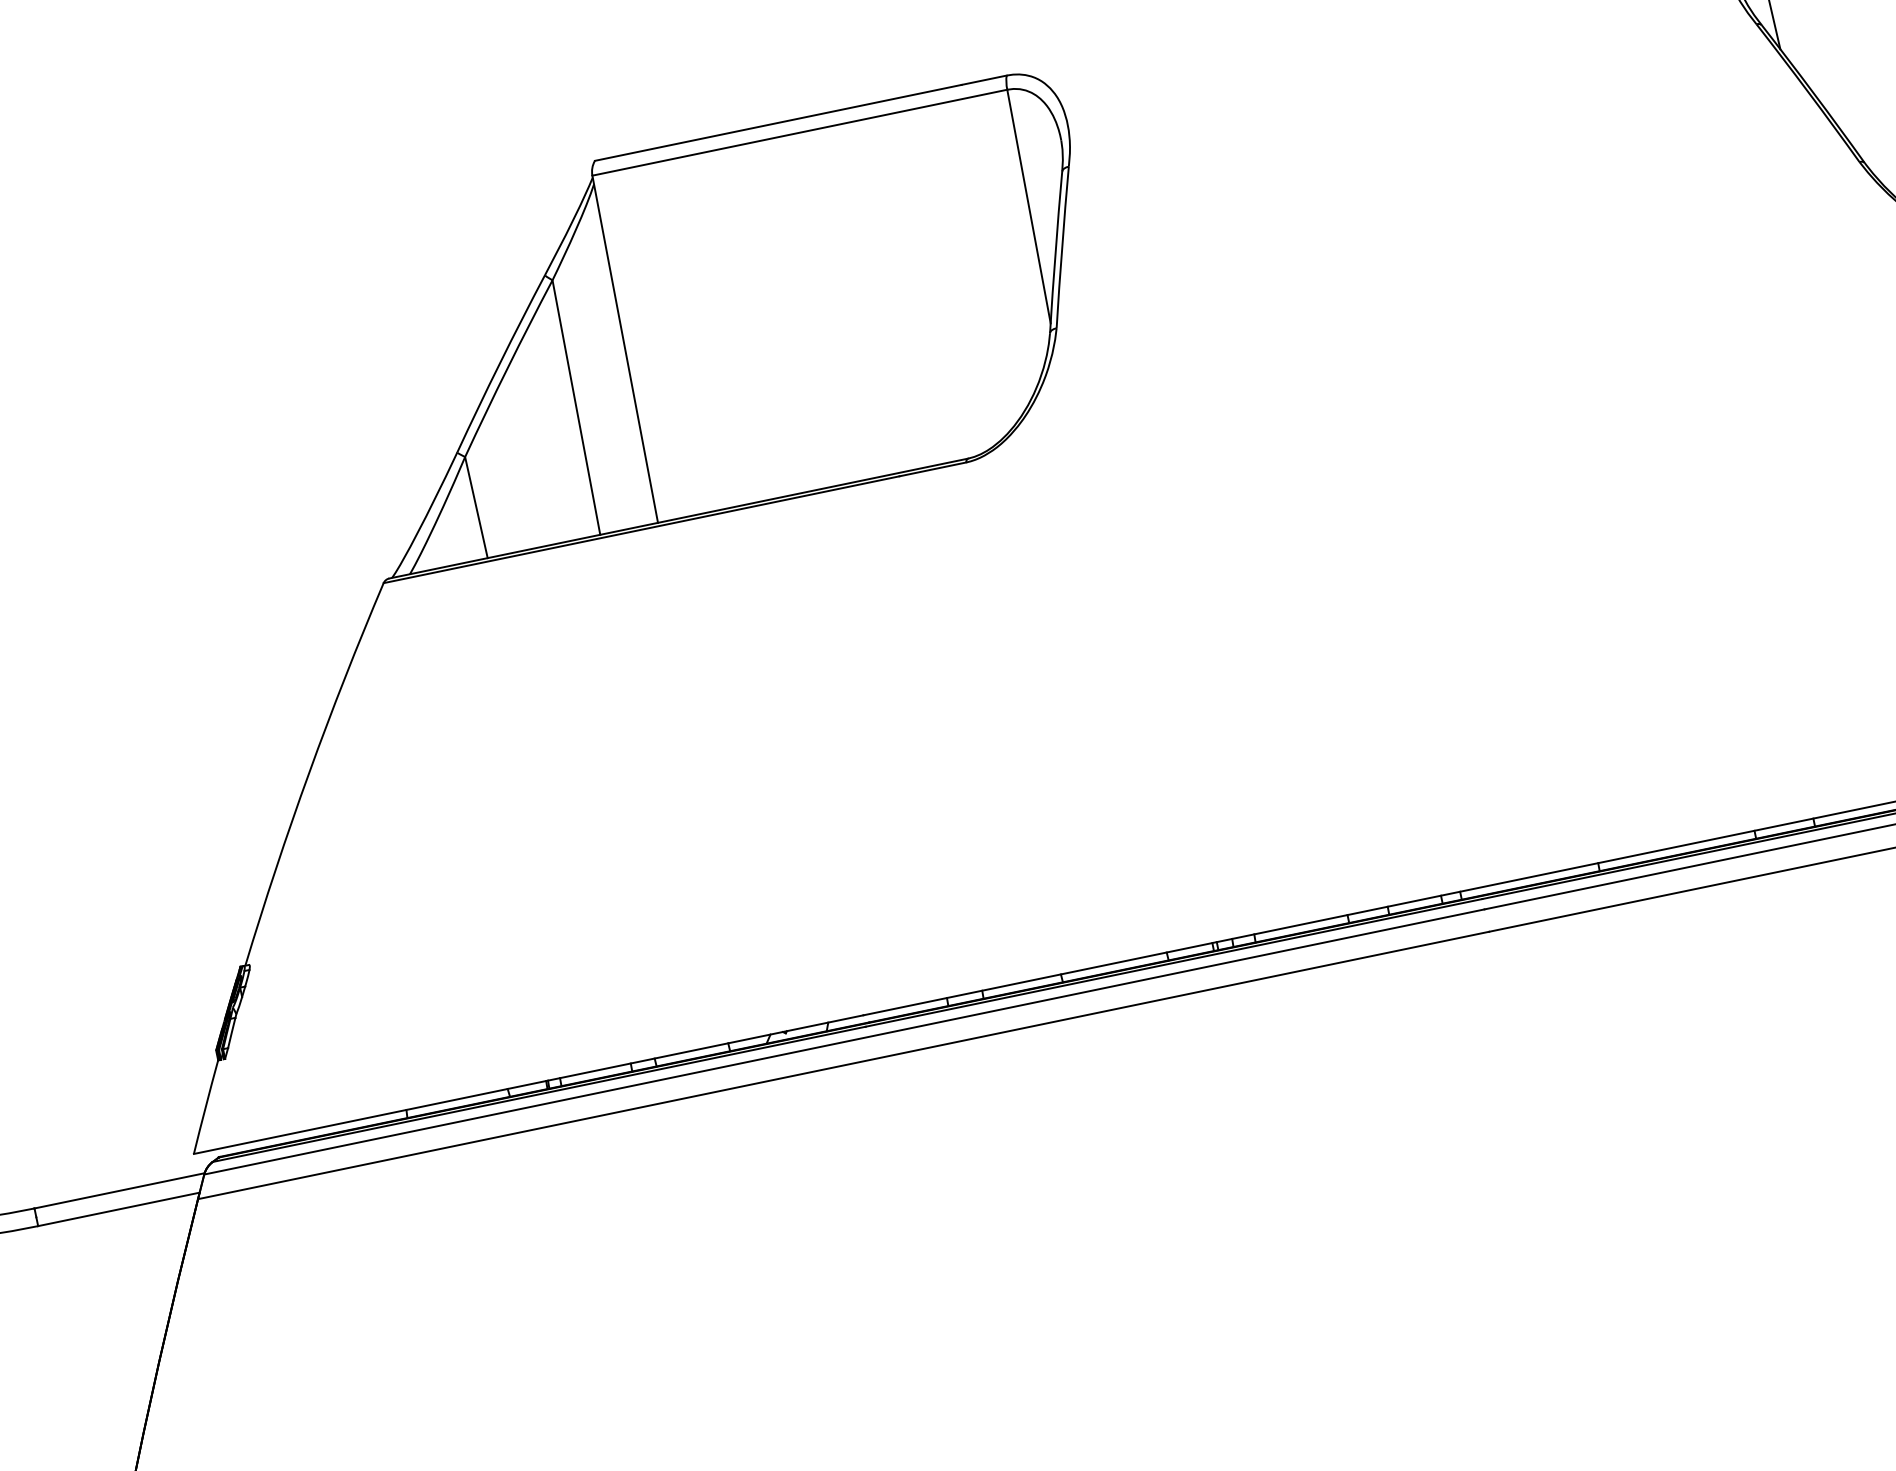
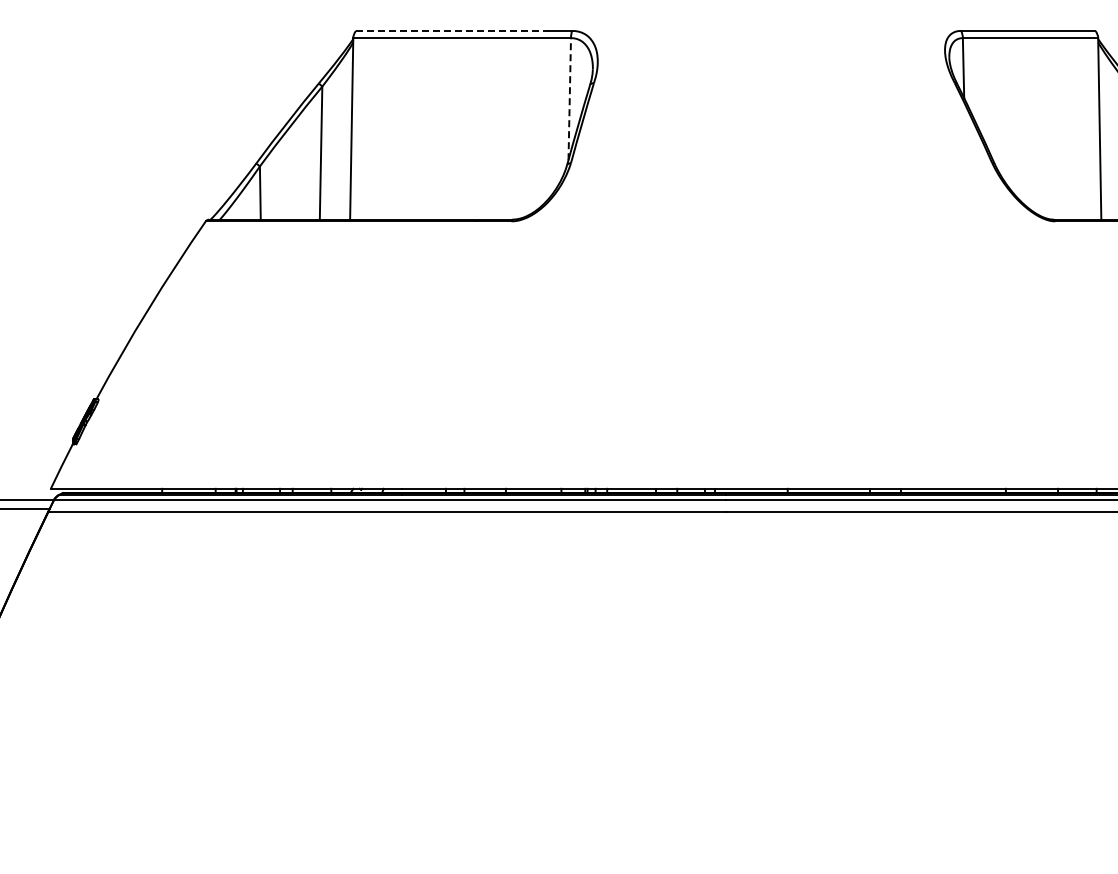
line: (778, 122) -> (452, 30), solid -> dashed
line: (1028, 205) -> (569, 98), solid -> dashed

